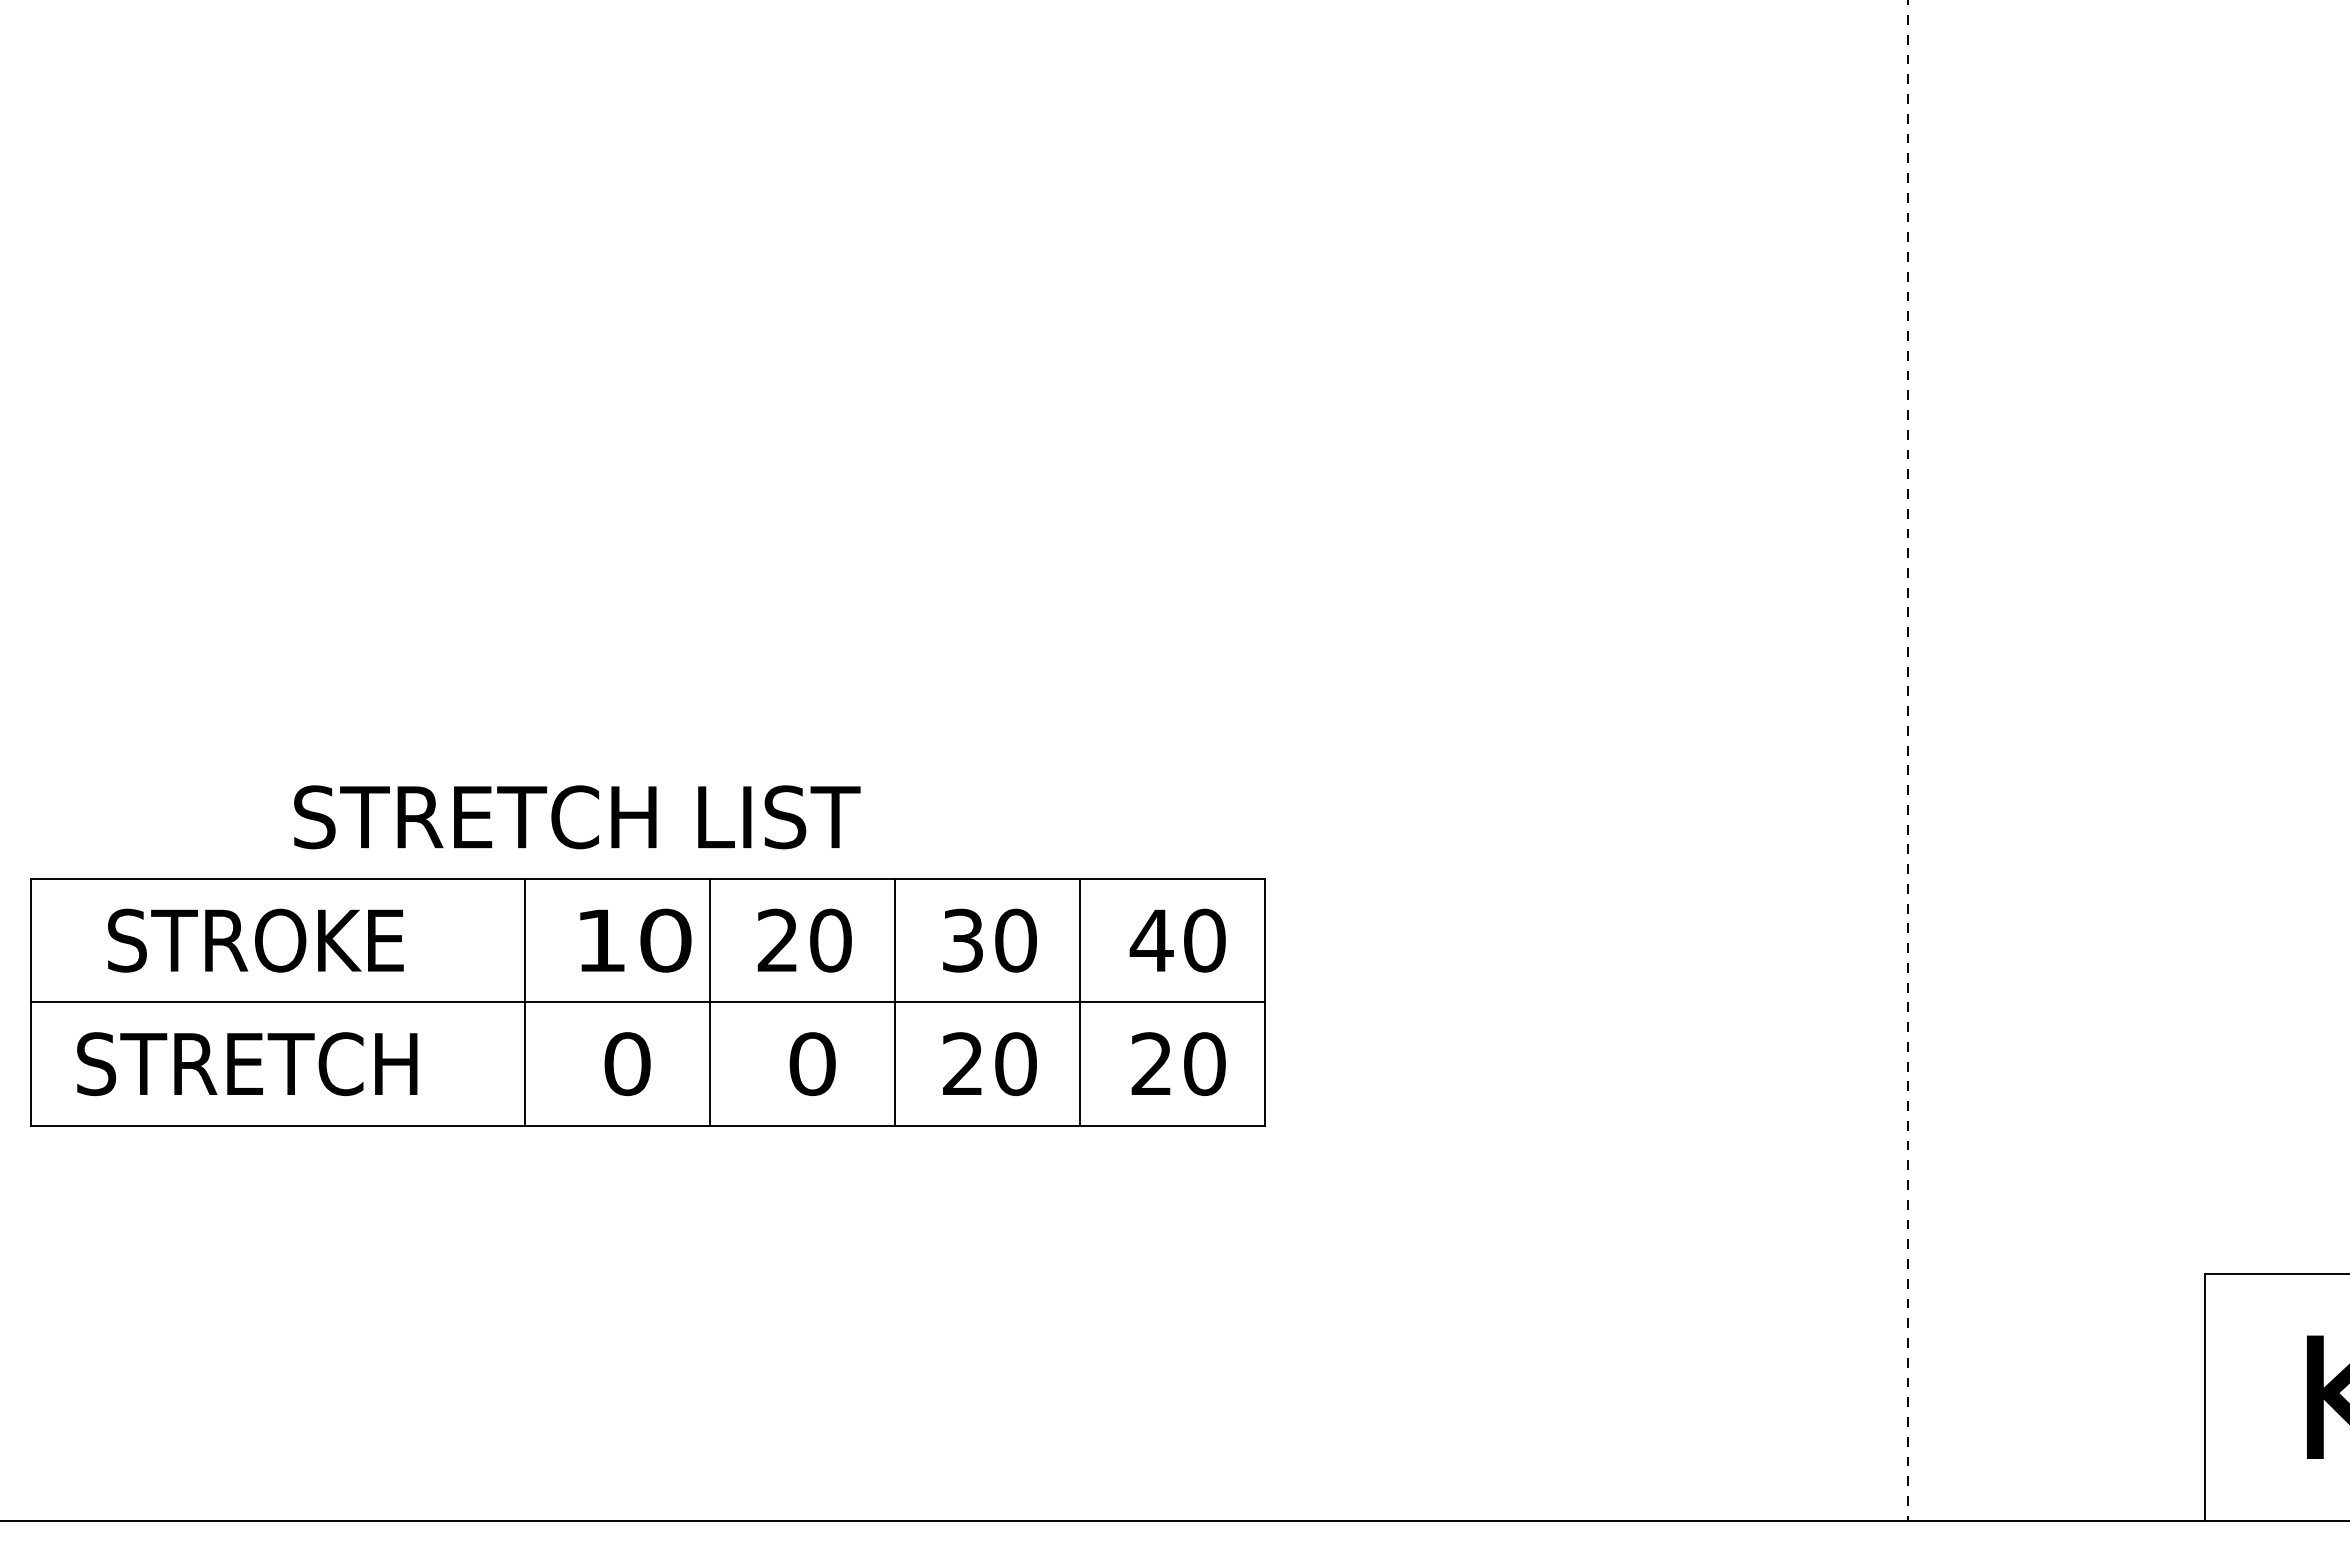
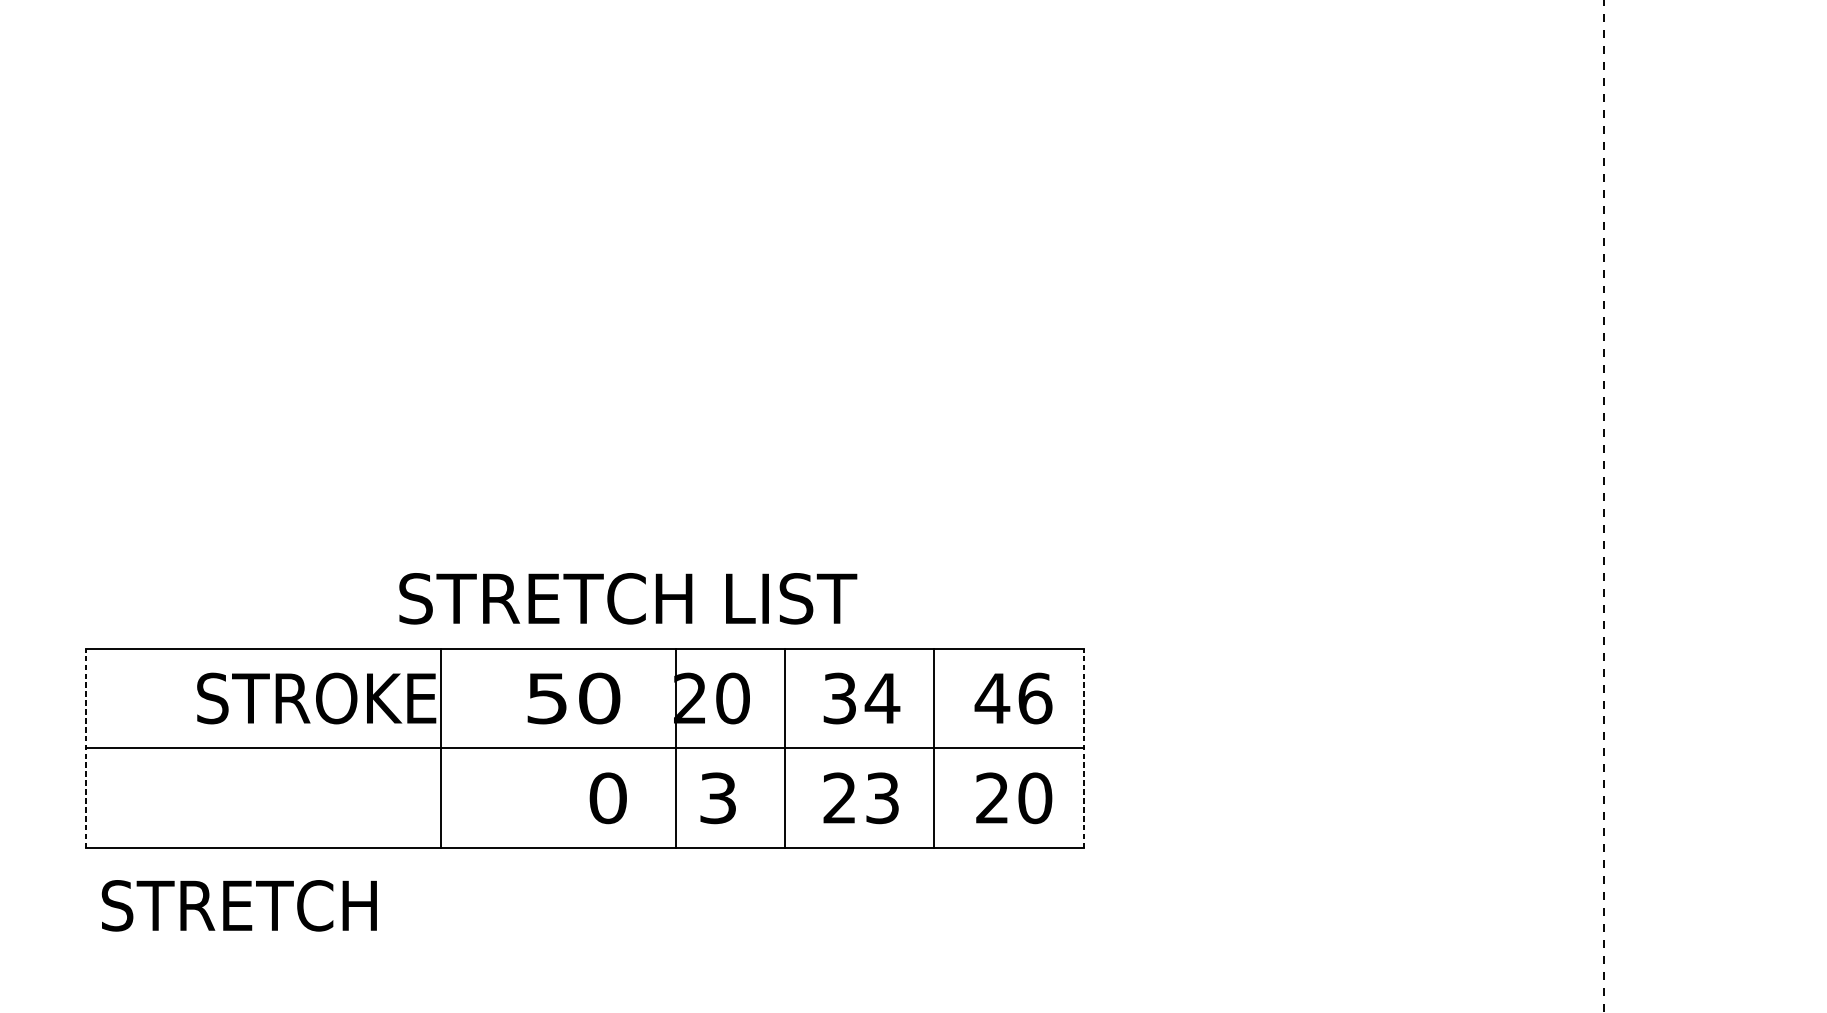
text: (577, 817) -> (628, 598), moved
text: (255, 940) -> (316, 698), moved
text: (600, 940) -> (546, 698), 10 -> 50
text: (1015, 940) -> (882, 698), 30 -> 34
text: (1205, 940) -> (1035, 698), 40 -> 46
line: (30, 1001) -> (85, 747), solid -> dashed
line: (524, 1001) -> (440, 747), moved
line: (709, 1001) -> (676, 747), moved
line: (1265, 1001) -> (1084, 747), solid -> dashed
text: (247, 1064) -> (239, 906), moved
text: (627, 1064) -> (608, 798), moved
text: (812, 1064) -> (718, 798), 0 -> 3
text: (1015, 1064) -> (882, 798), 20 -> 23

